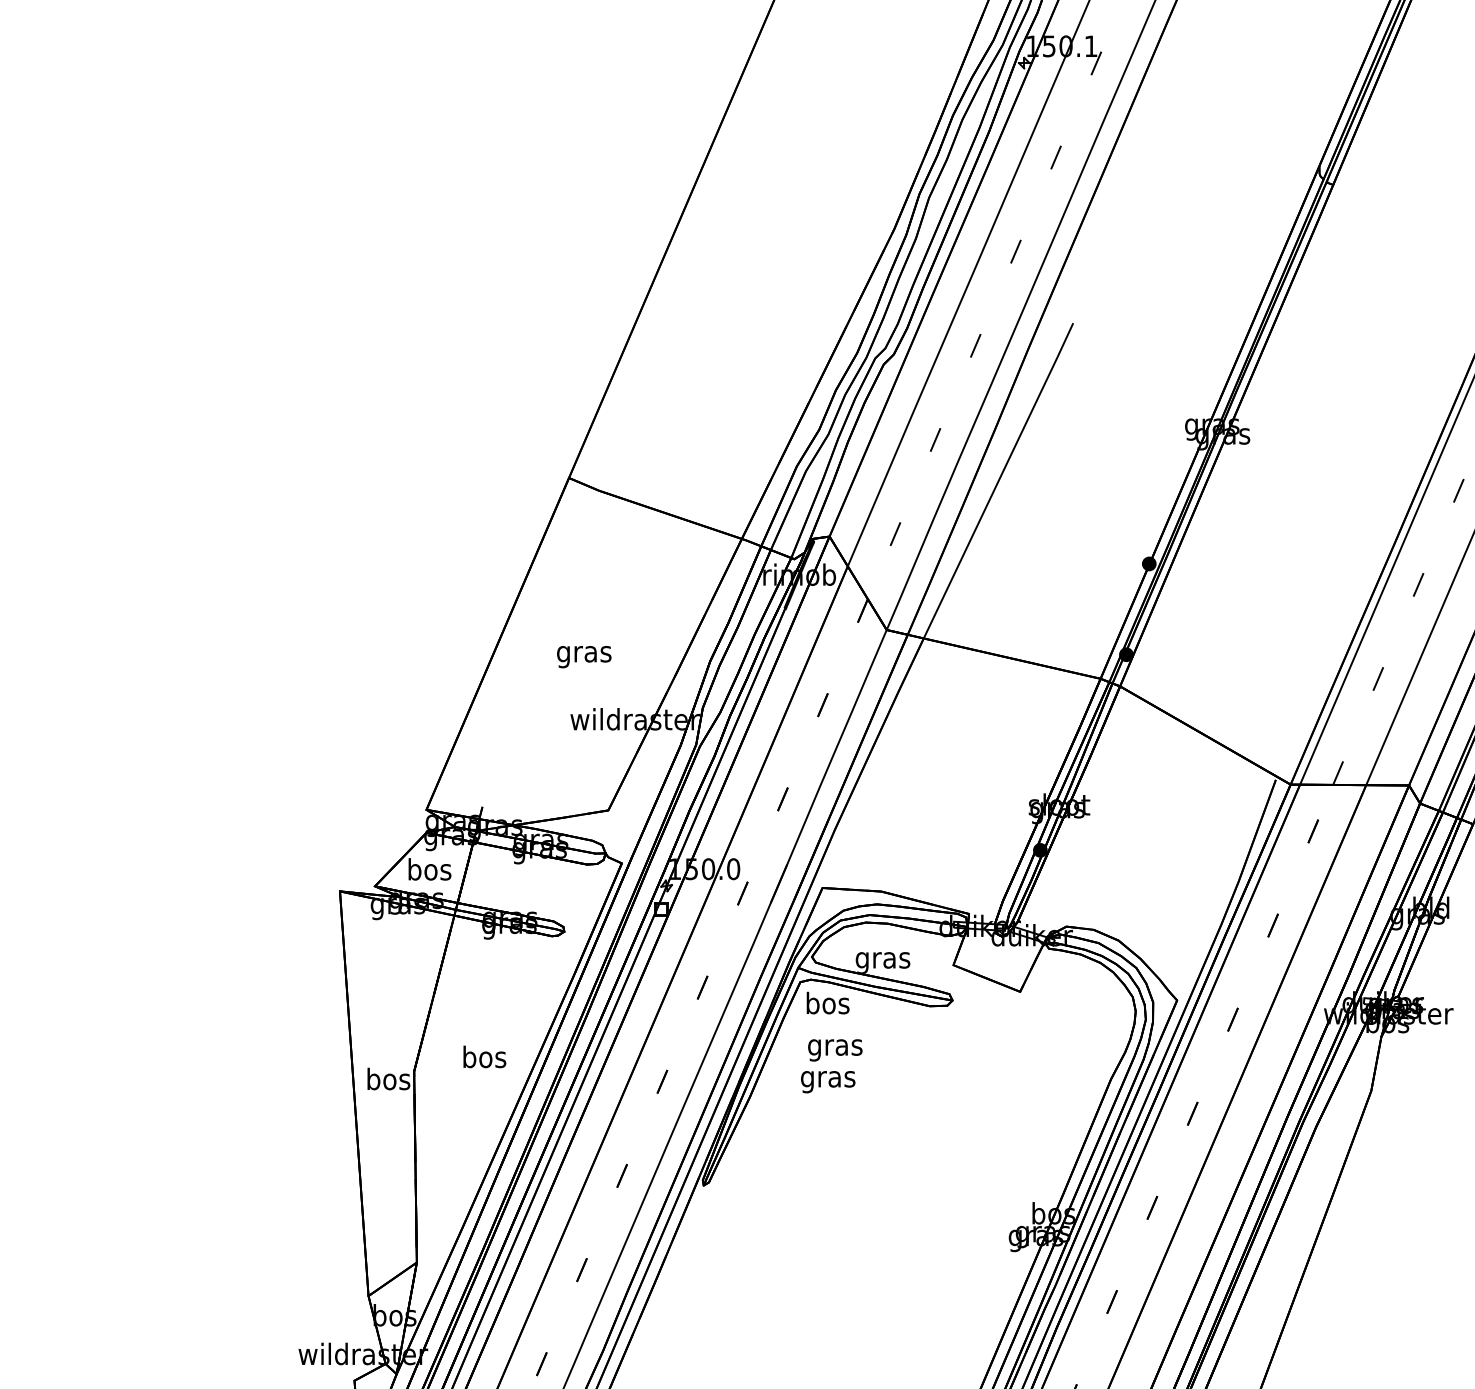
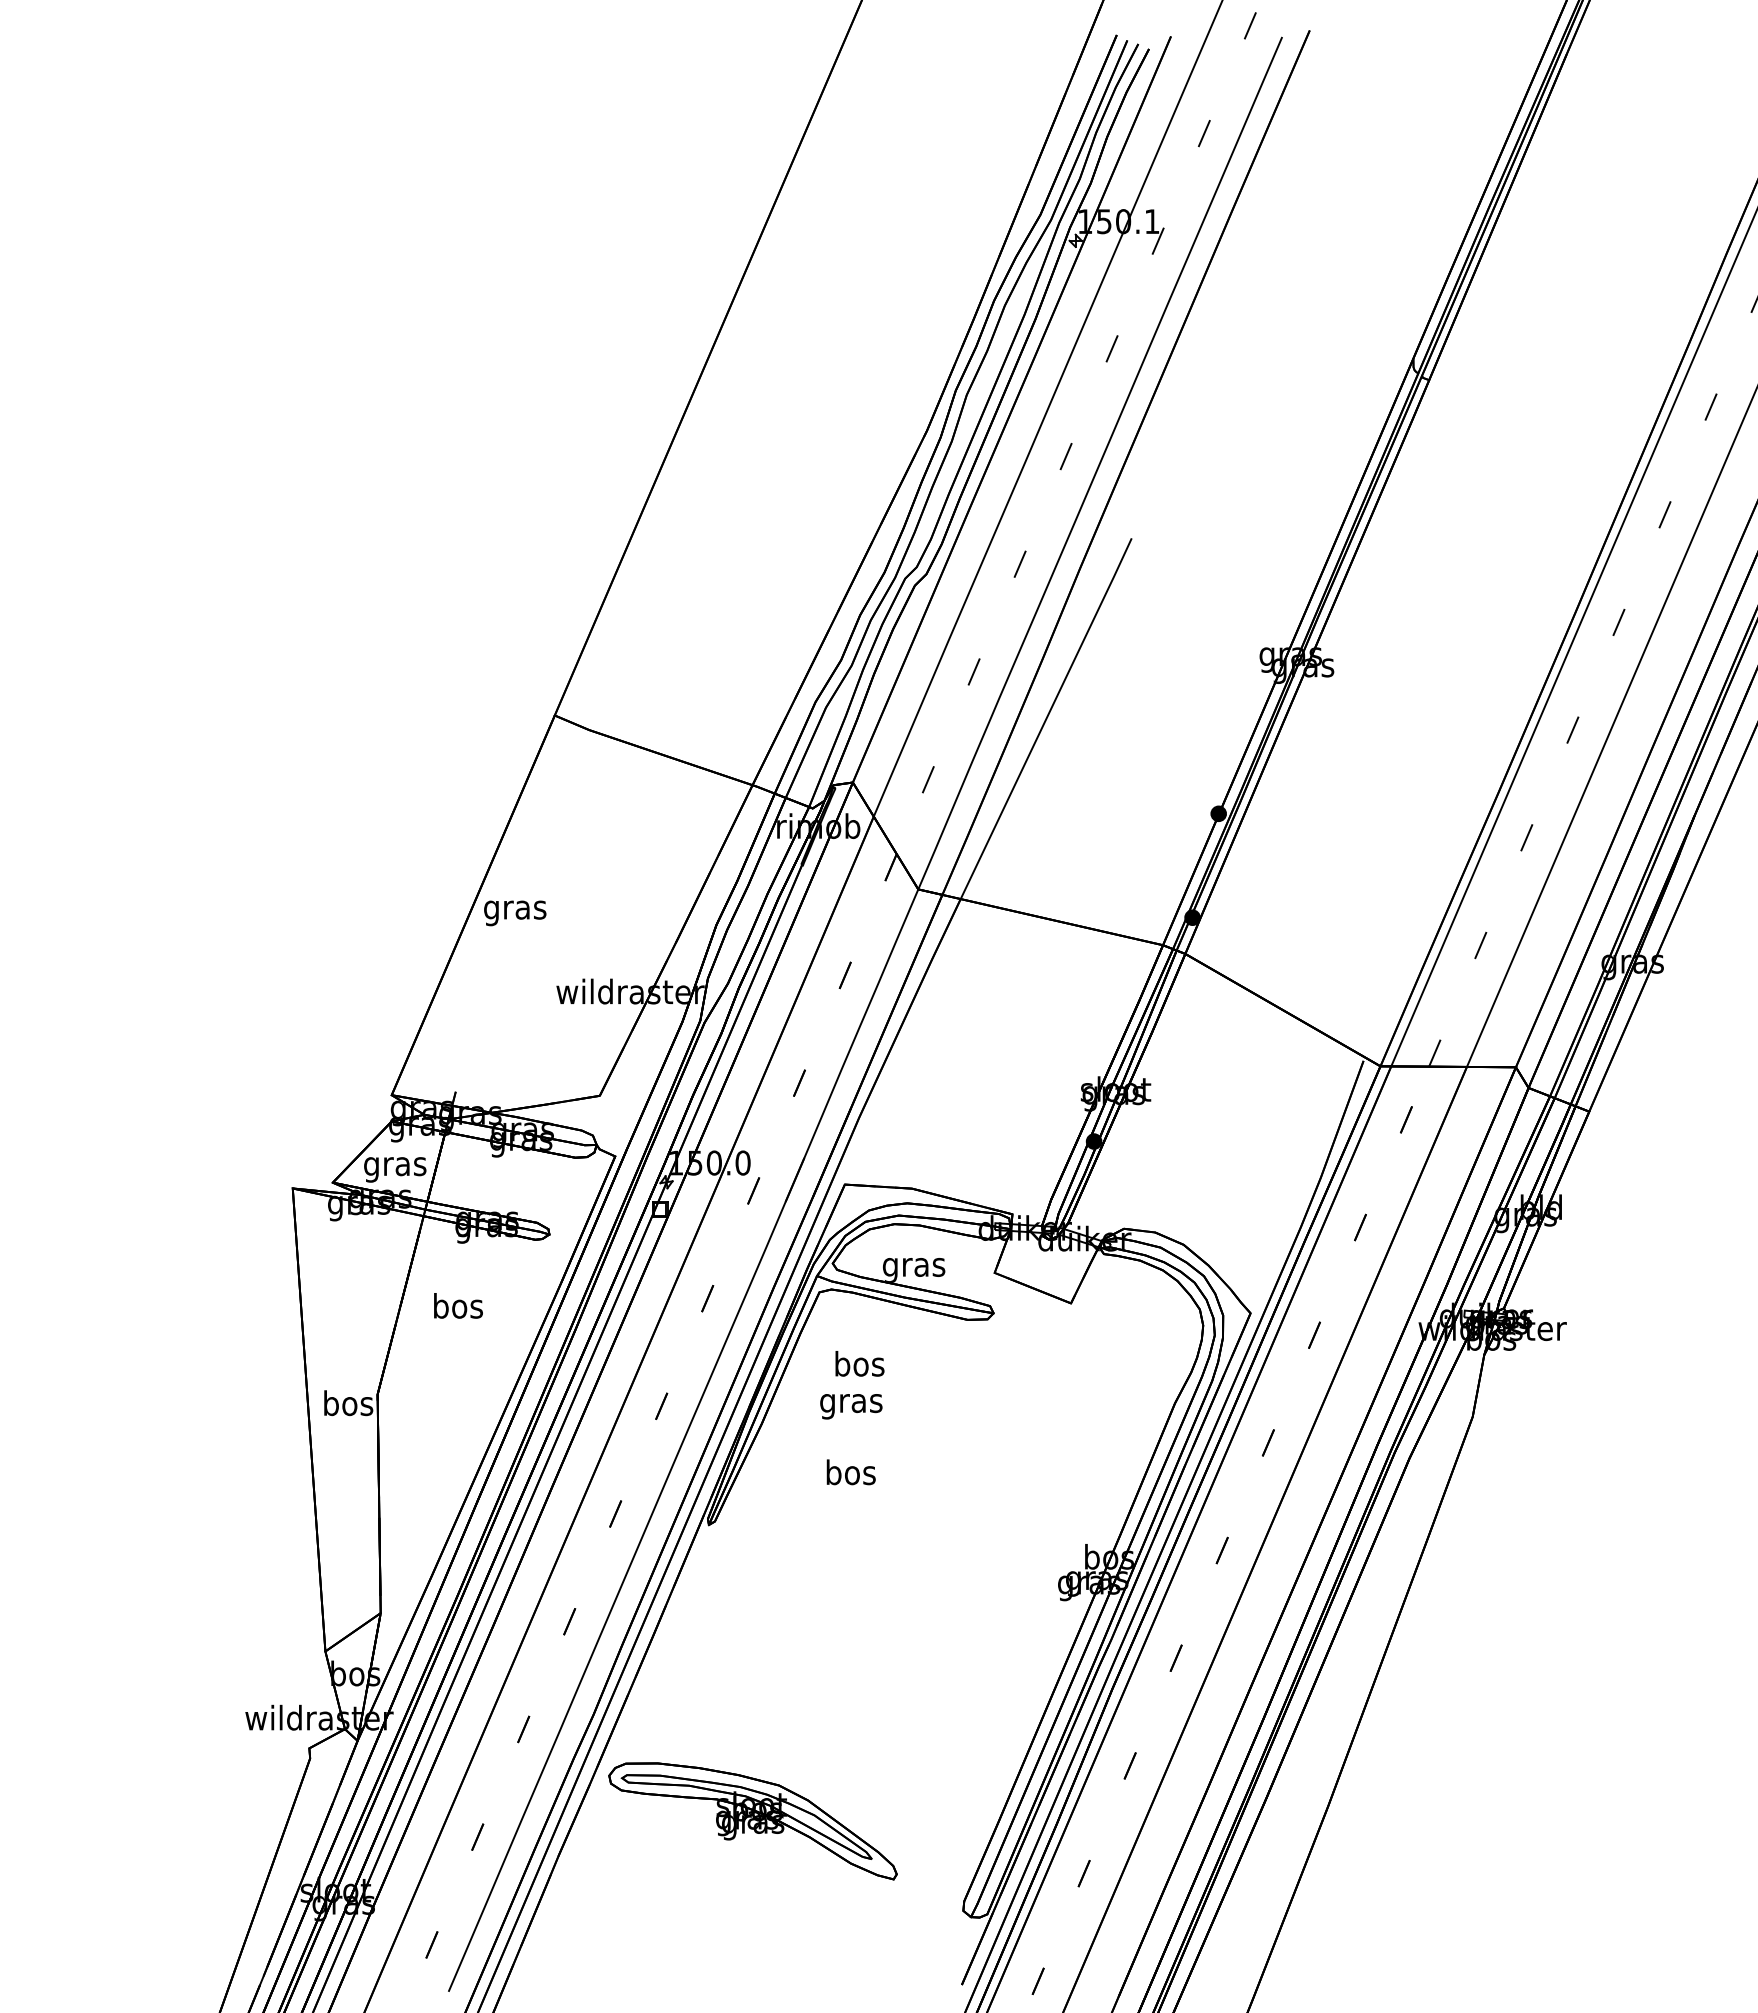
text: (584, 657) -> (515, 913), moved
text: (429, 872) -> (395, 1166), bos -> gras
text: (827, 1003) -> (850, 1472), moved
text: (835, 1047) -> (859, 1367), gras -> bos
text: (484, 1056) -> (458, 1305), moved

